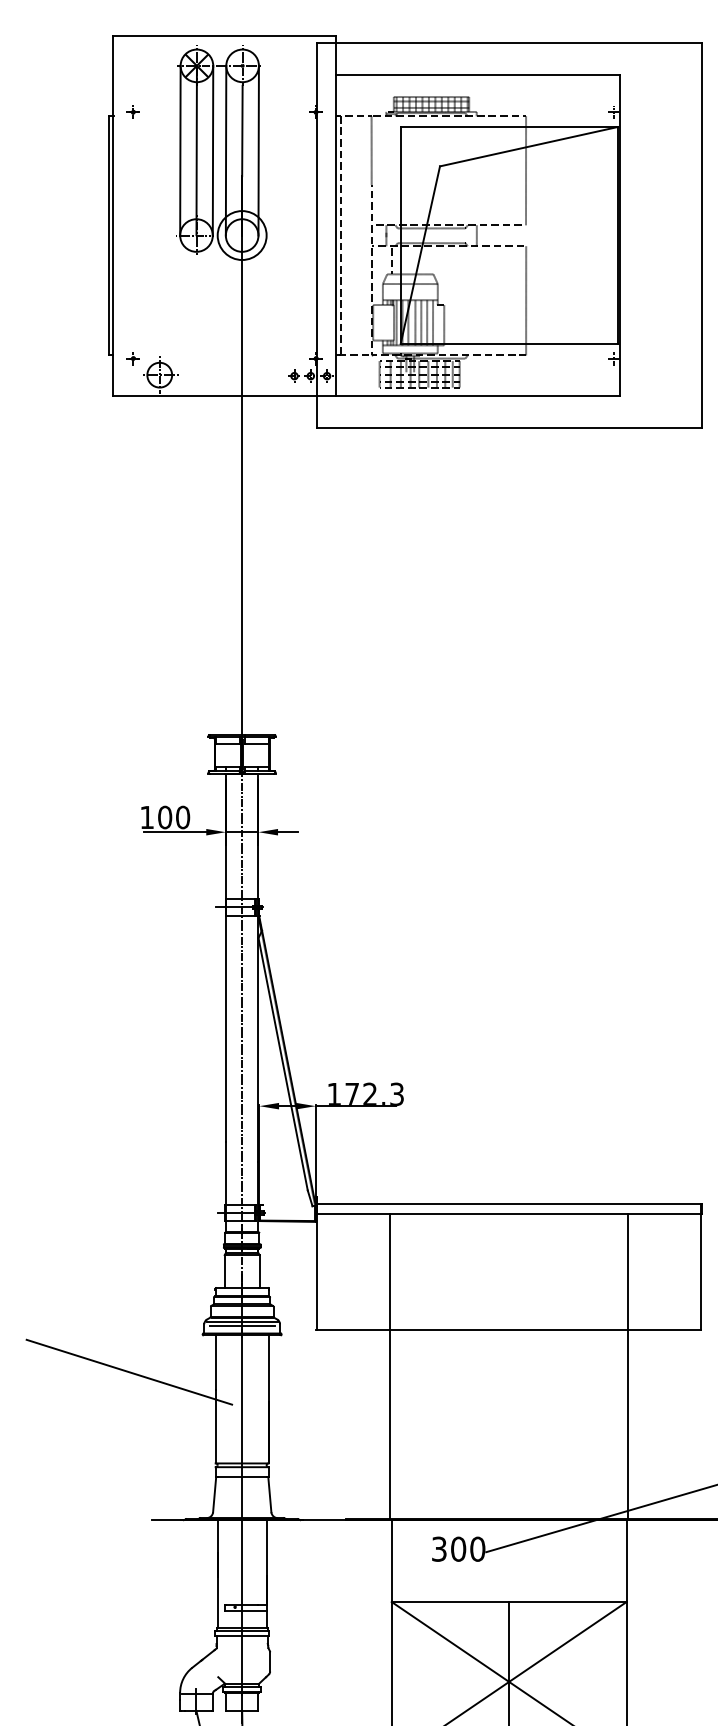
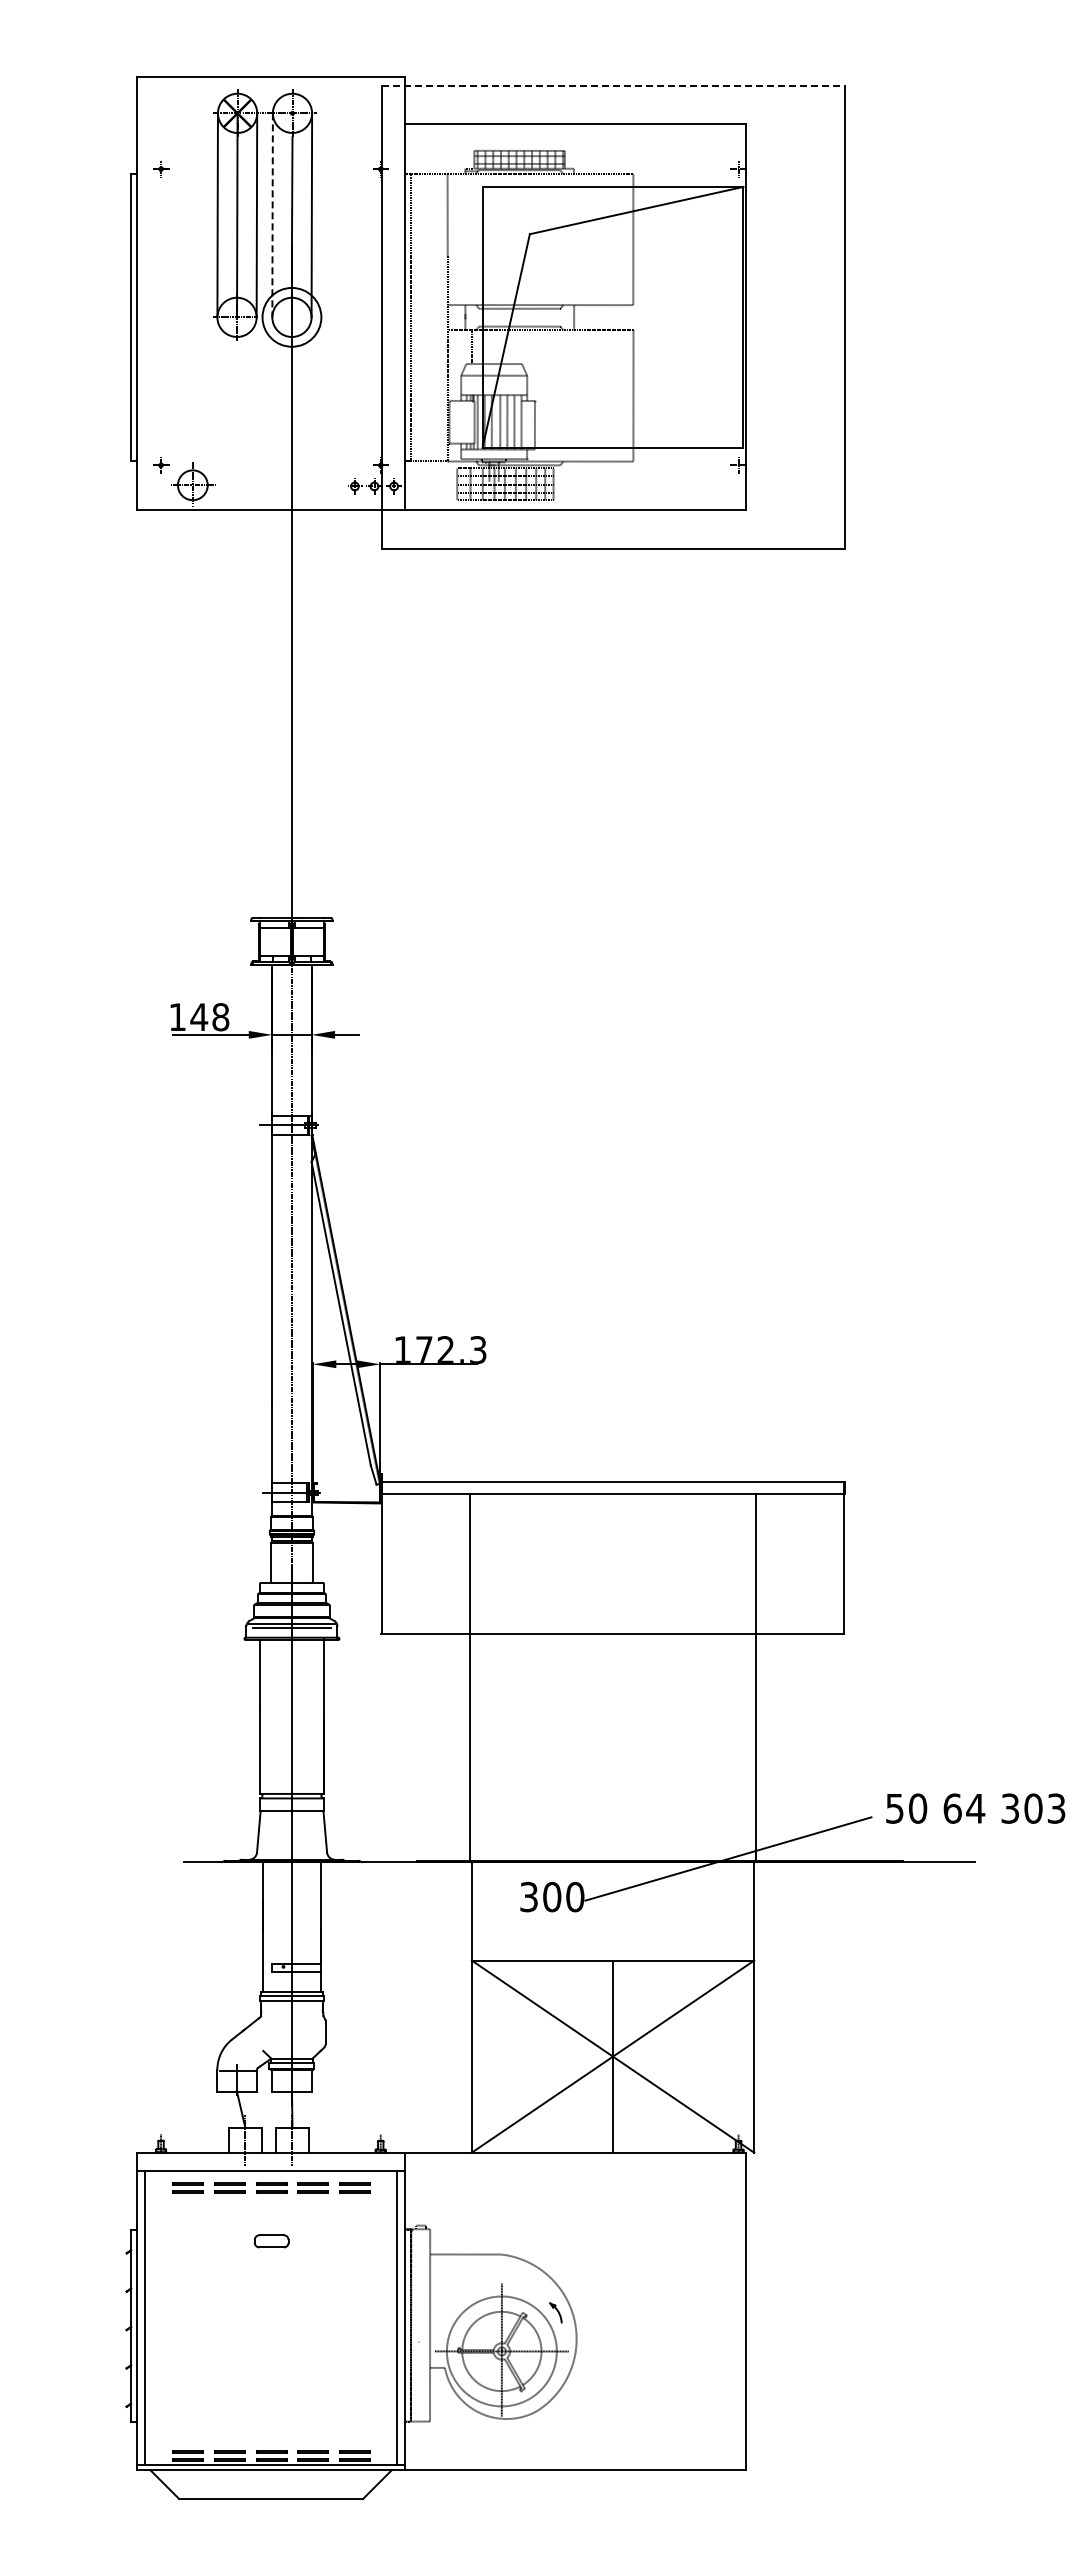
line: (509, 42) -> (613, 85), solid -> dashed
line: (225, 150) -> (272, 215), solid -> dashed
text: (173, 817) -> (209, 1017), 100 -> 148
line: (128, 1372) -> (155, 1684), removed

